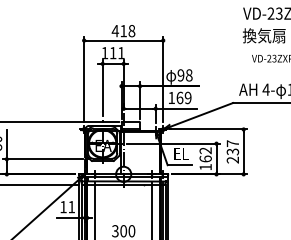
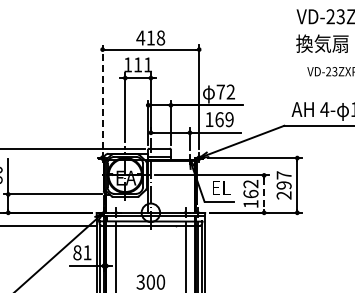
text: (184, 74) -> (225, 91), 98 -> 72
line: (84, 79) -> (102, 96), solid -> dashed
text: (232, 151) -> (283, 185), 237 -> 297
line: (216, 159) -> (264, 194), solid -> dashed
text: (63, 206) -> (77, 252), 11 -> 81

